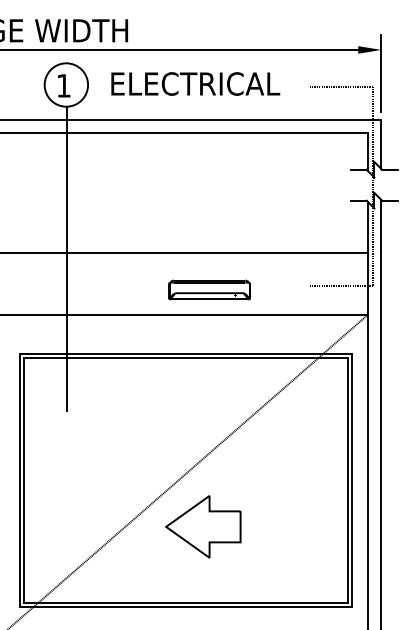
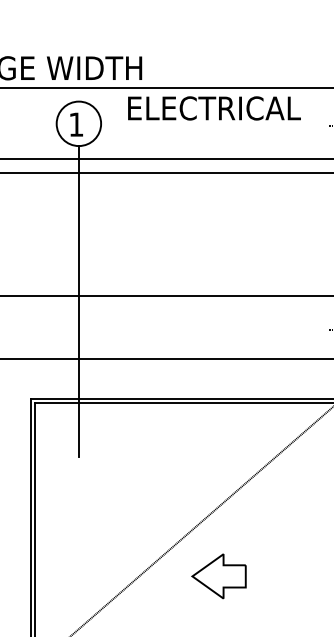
text: (195, 83) -> (214, 107), moved
part: (209, 289) -> (225, 333), removed
part: (202, 526) -> (218, 575), size x0.7

